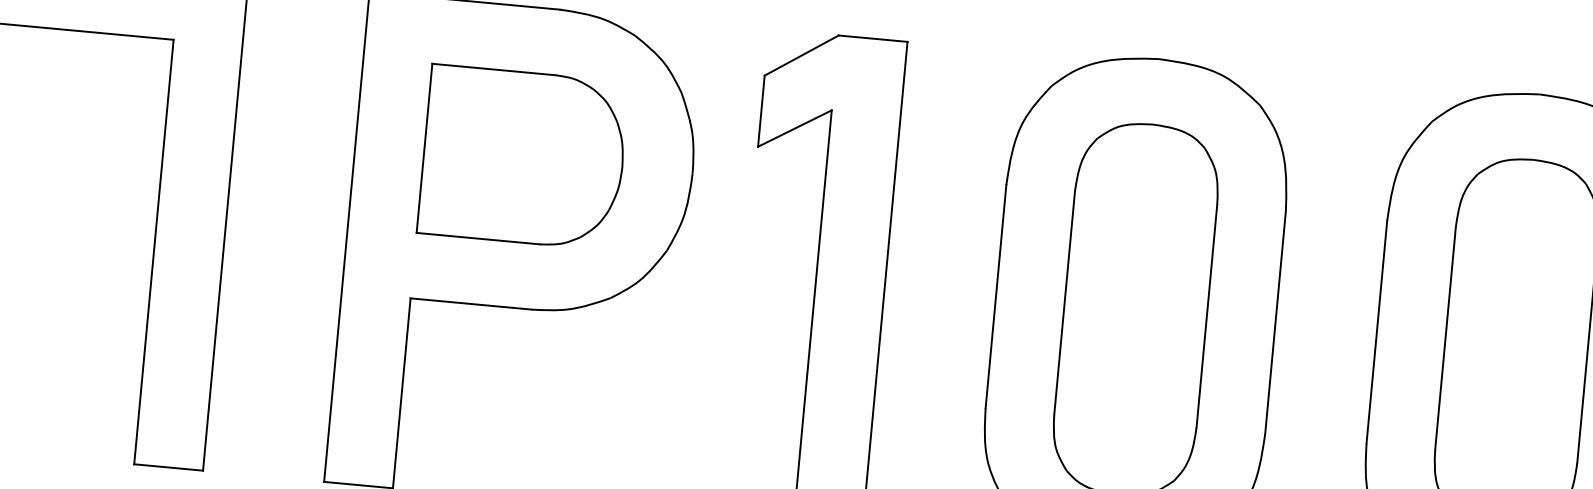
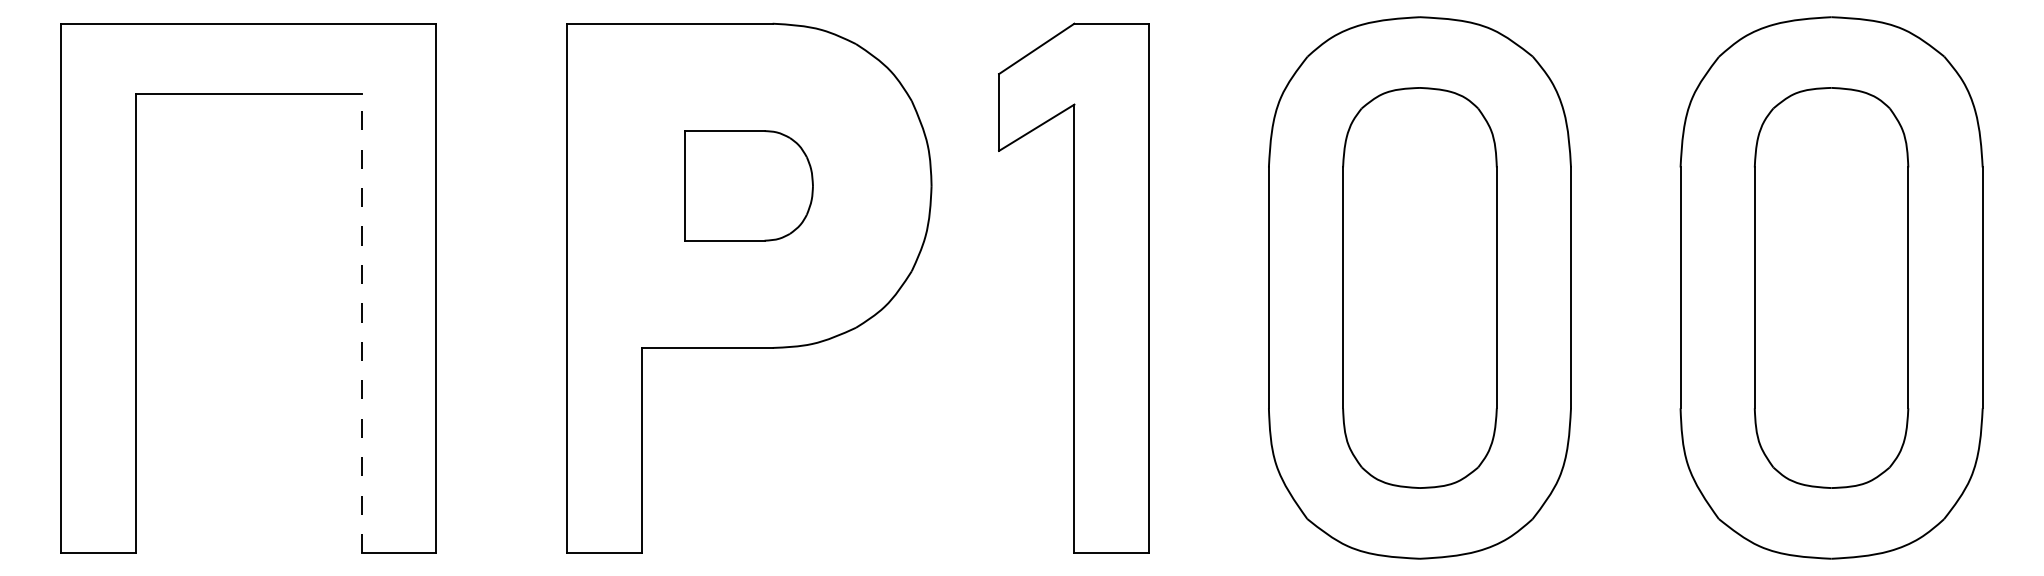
part: (523, 157) -> (748, 185), size x0.6
line: (154, 251) -> (362, 323), solid -> dashed

